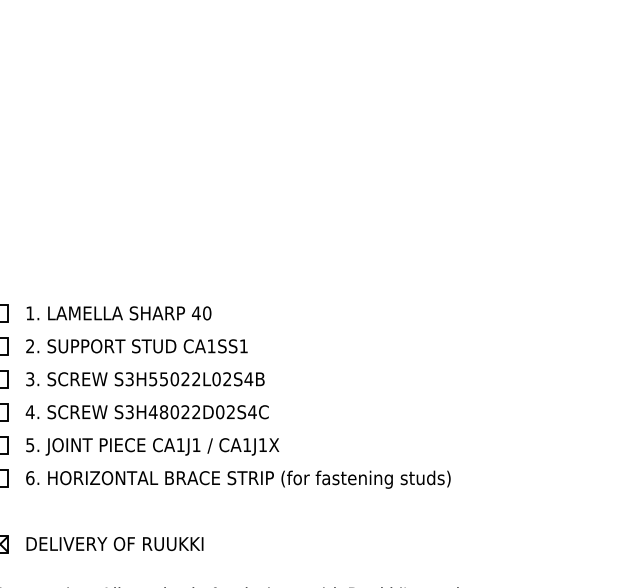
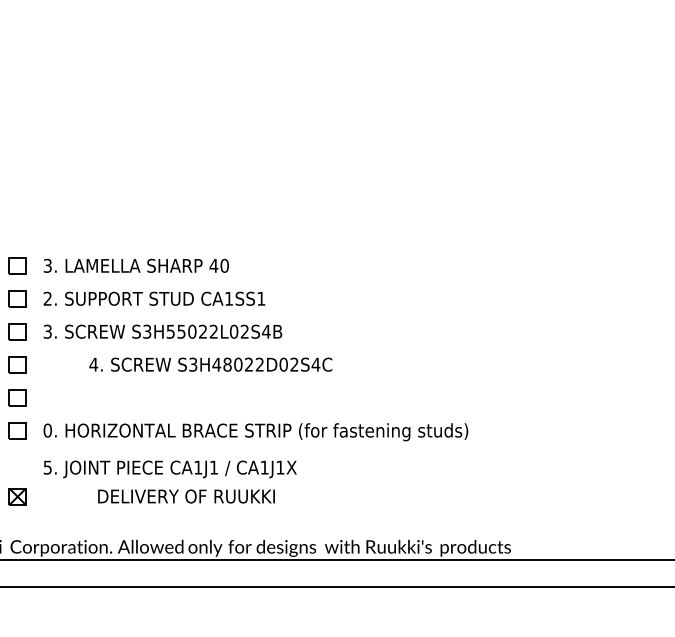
text: (29, 313) -> (47, 265), 1. -> 3.
text: (146, 412) -> (210, 364), moved
text: (151, 447) -> (169, 469), moved
text: (29, 478) -> (47, 430), 6. -> 0.
text: (114, 544) -> (186, 496), moved

